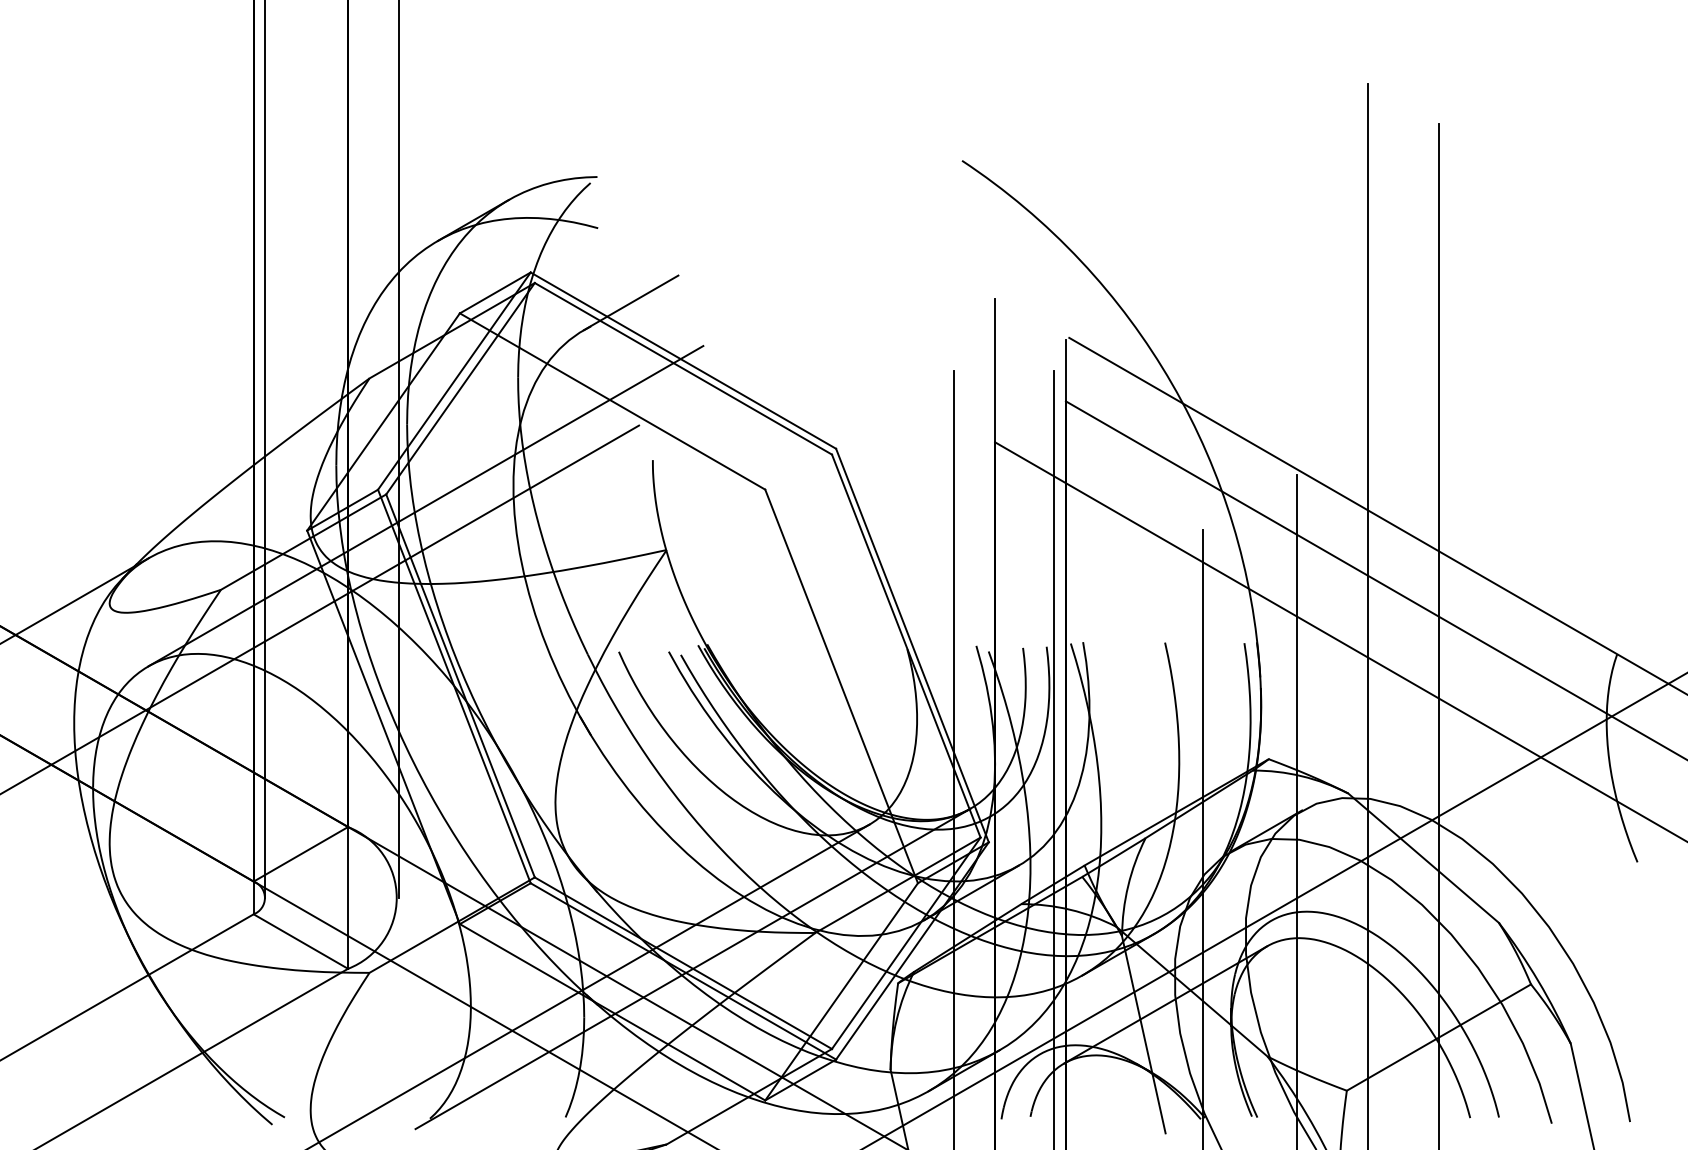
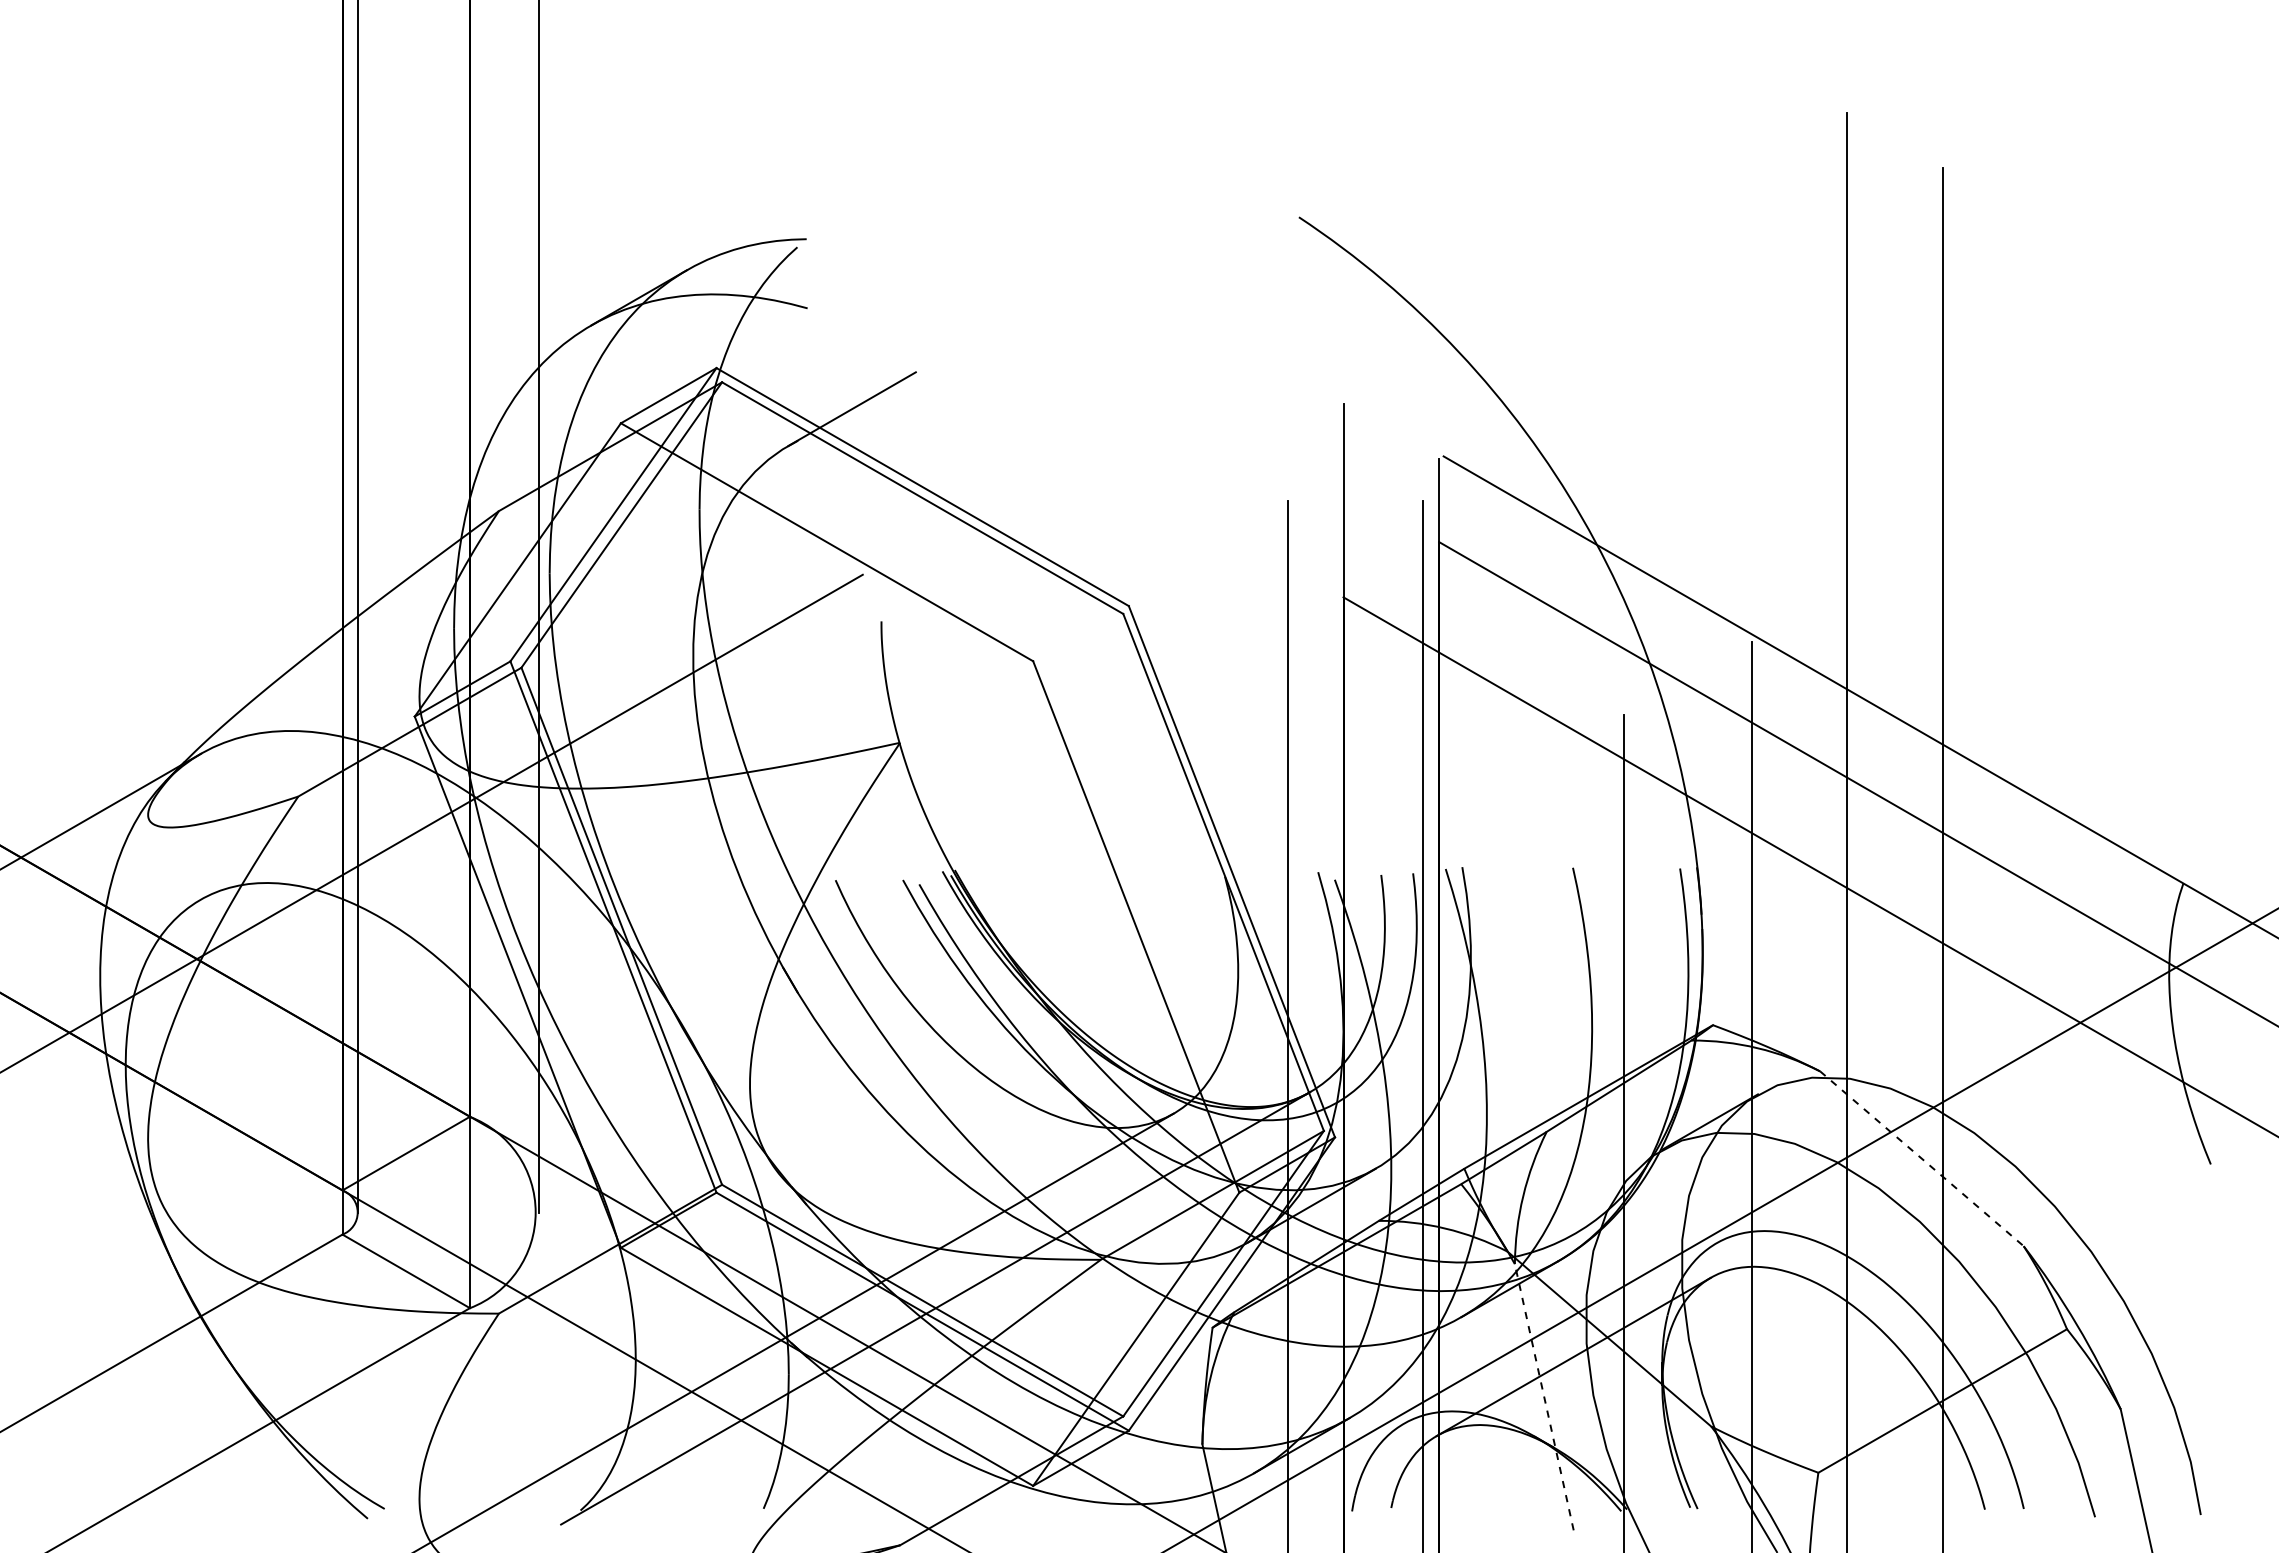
line: (425, 506) -> (574, 683), removed
line: (1423, 858) -> (1922, 1159), solid -> dashed
line: (1143, 1034) -> (1544, 1396), solid -> dashed

